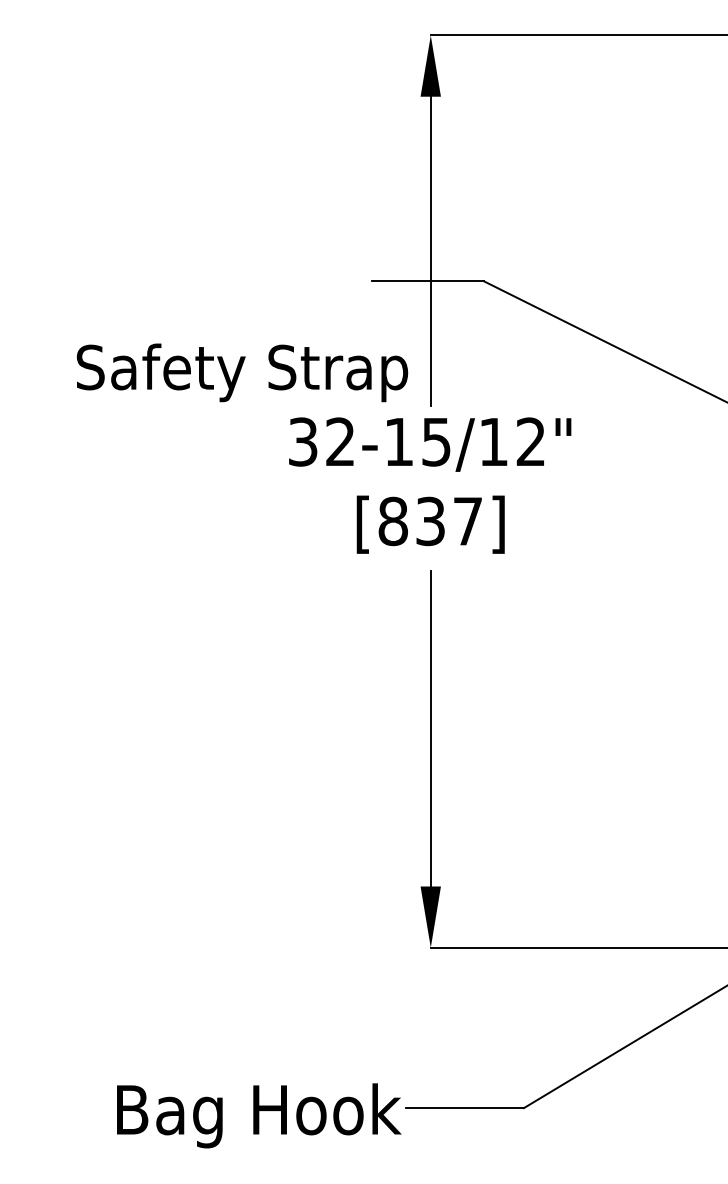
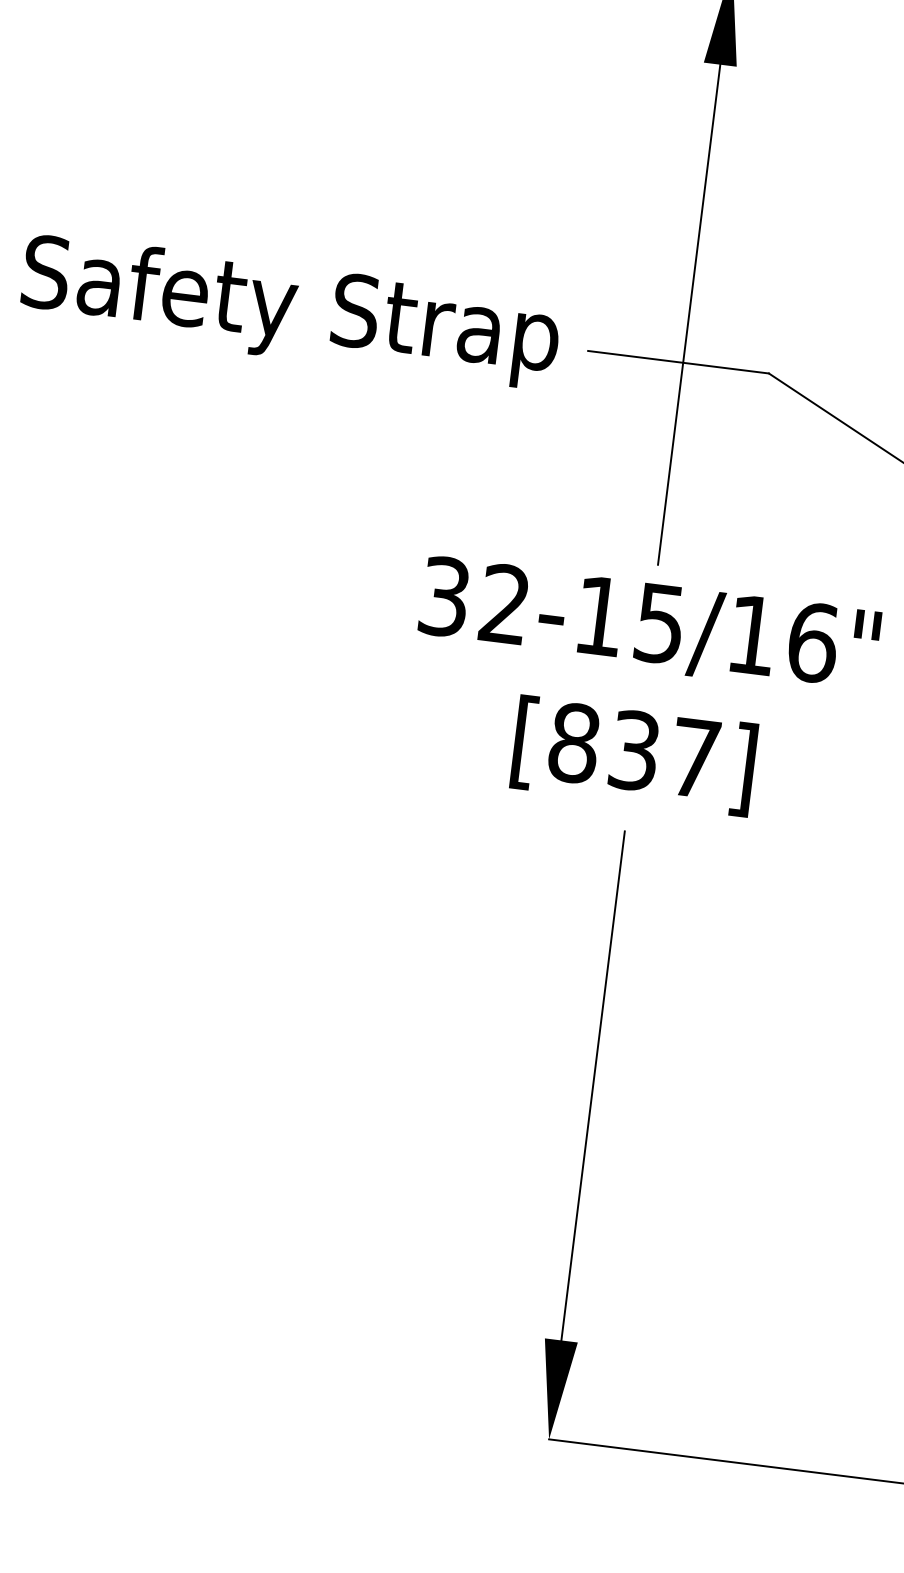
text: (242, 372) -> (290, 310), moved
text: (531, 441) -> (813, 641), 32-15/12" -> 32-15/16"

